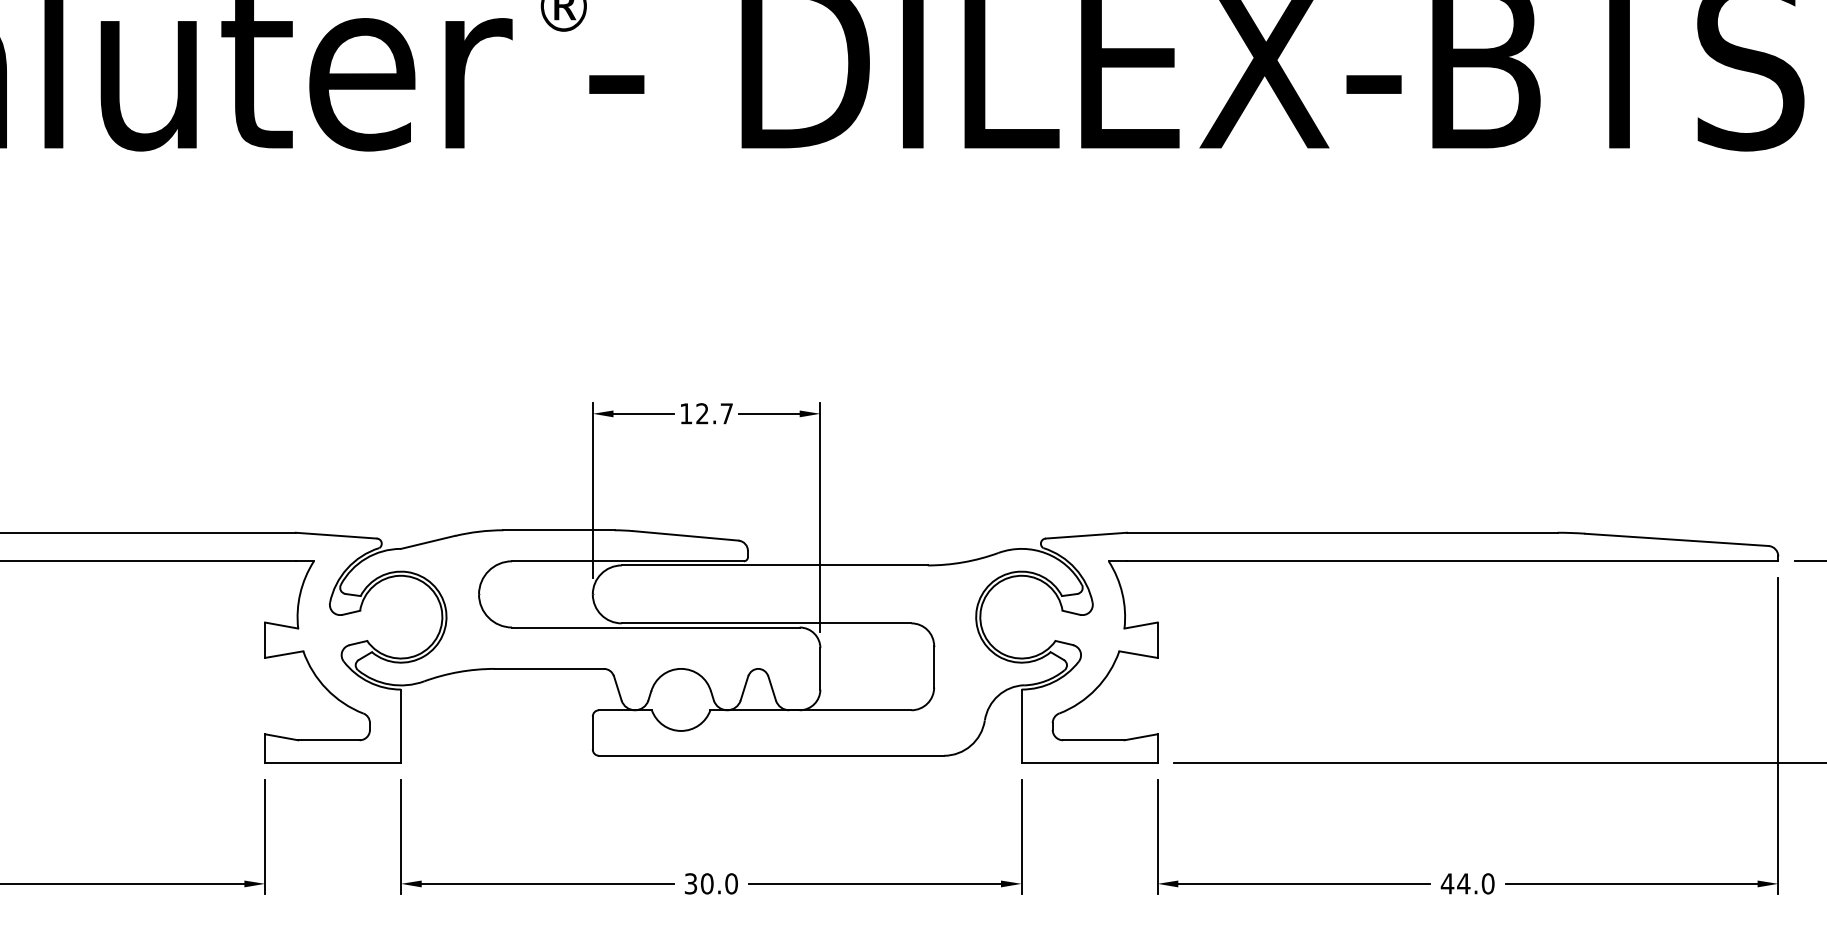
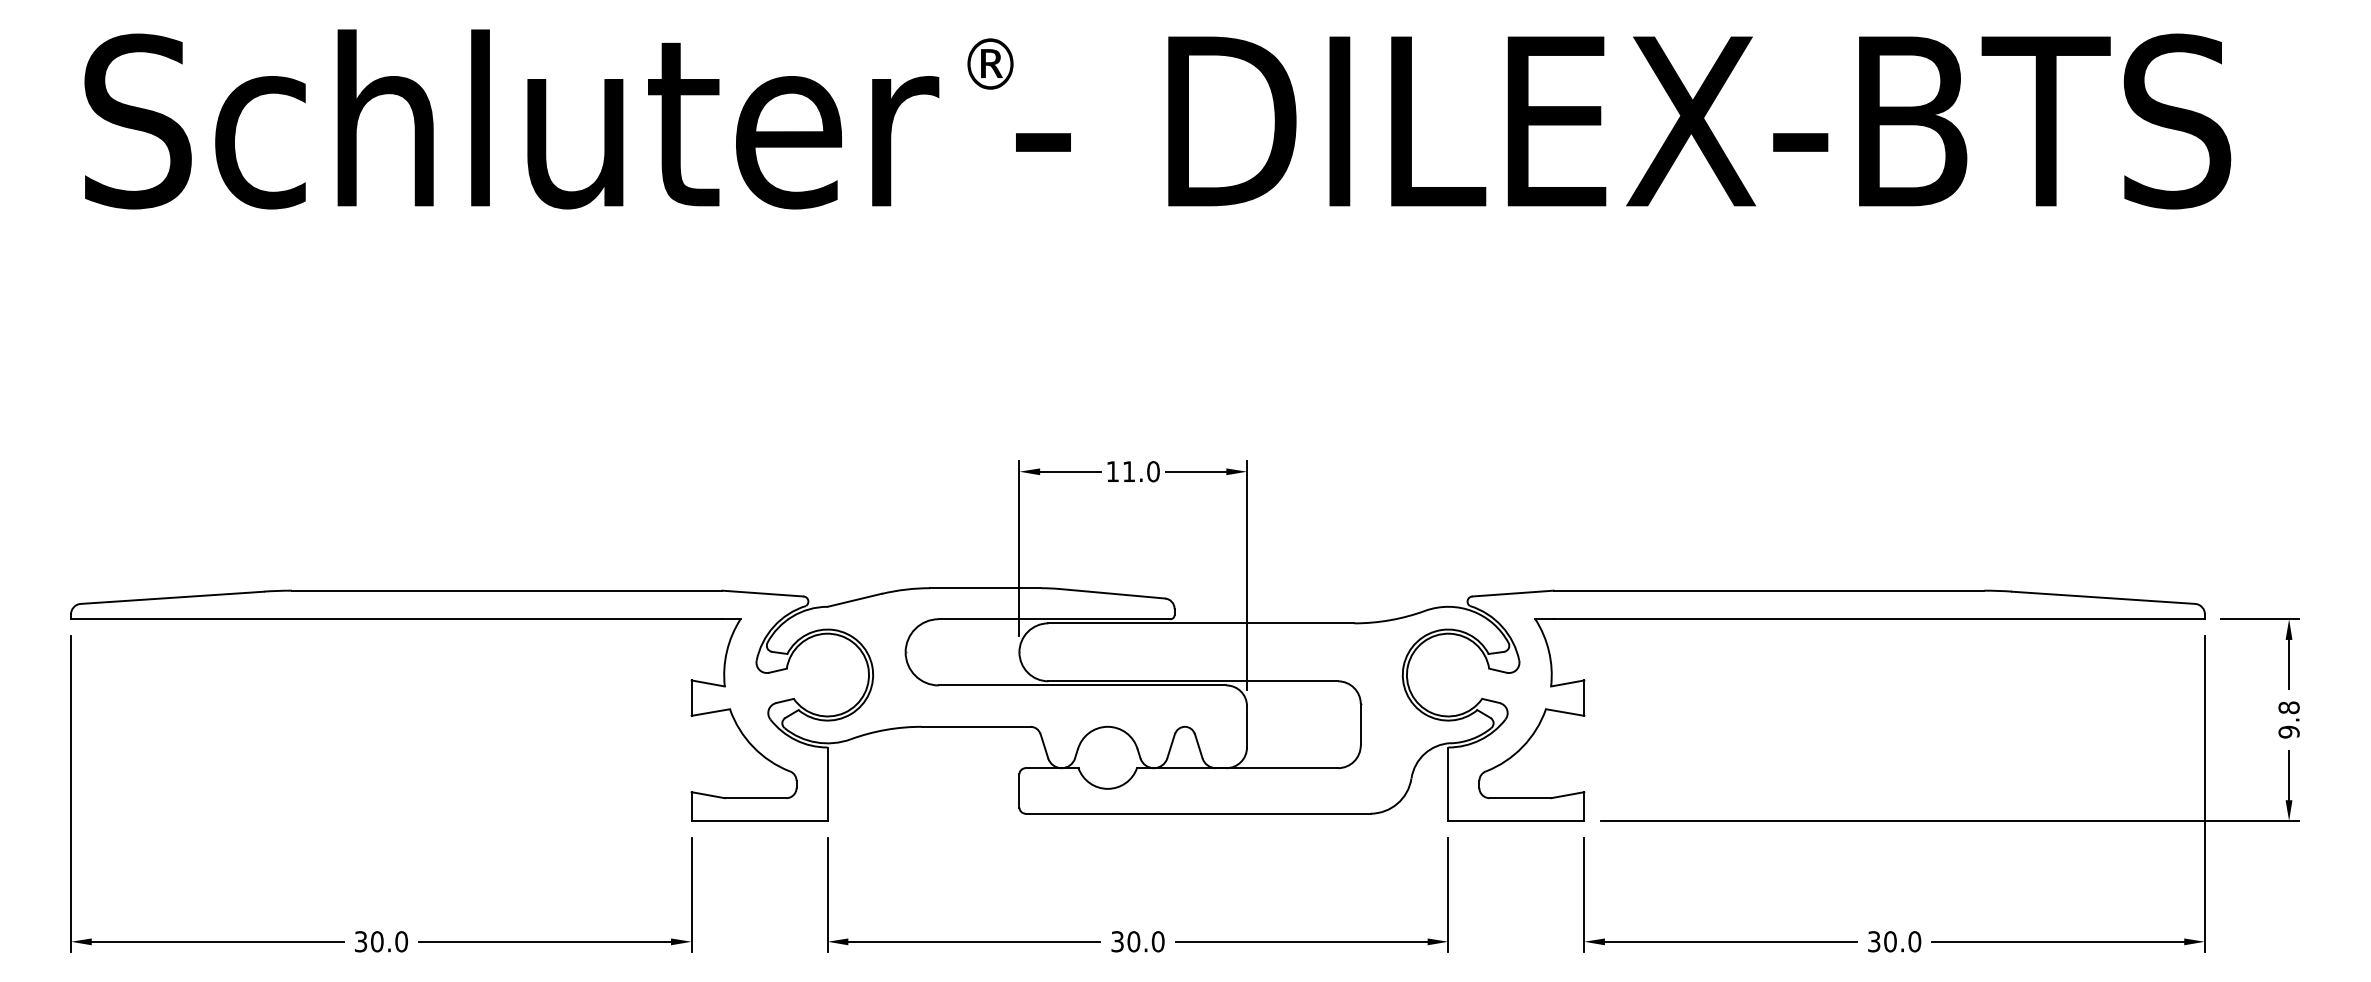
text: (714, 413) -> (1141, 471), 12.7 -> 11.0
text: (1455, 883) -> (1882, 941), 44.0 -> 30.0

